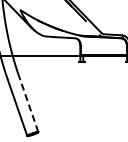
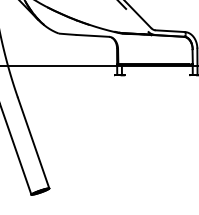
line: (28, 104) -> (33, 143), dashed -> solid

